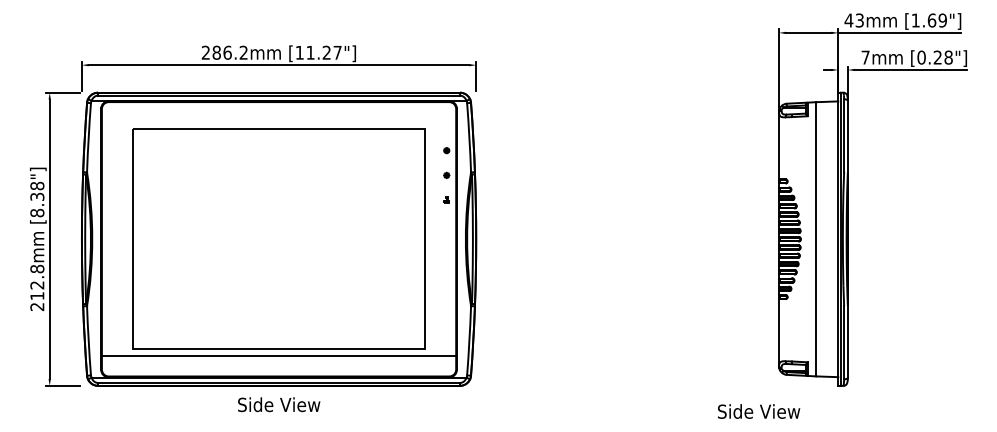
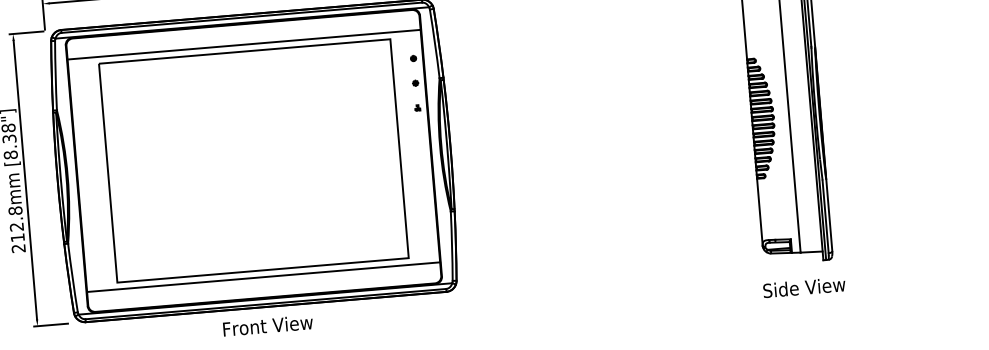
line: (278, 122) -> (243, 44), added
text: (279, 404) -> (268, 325), Side View -> Front View
text: (759, 411) -> (804, 287), moved

